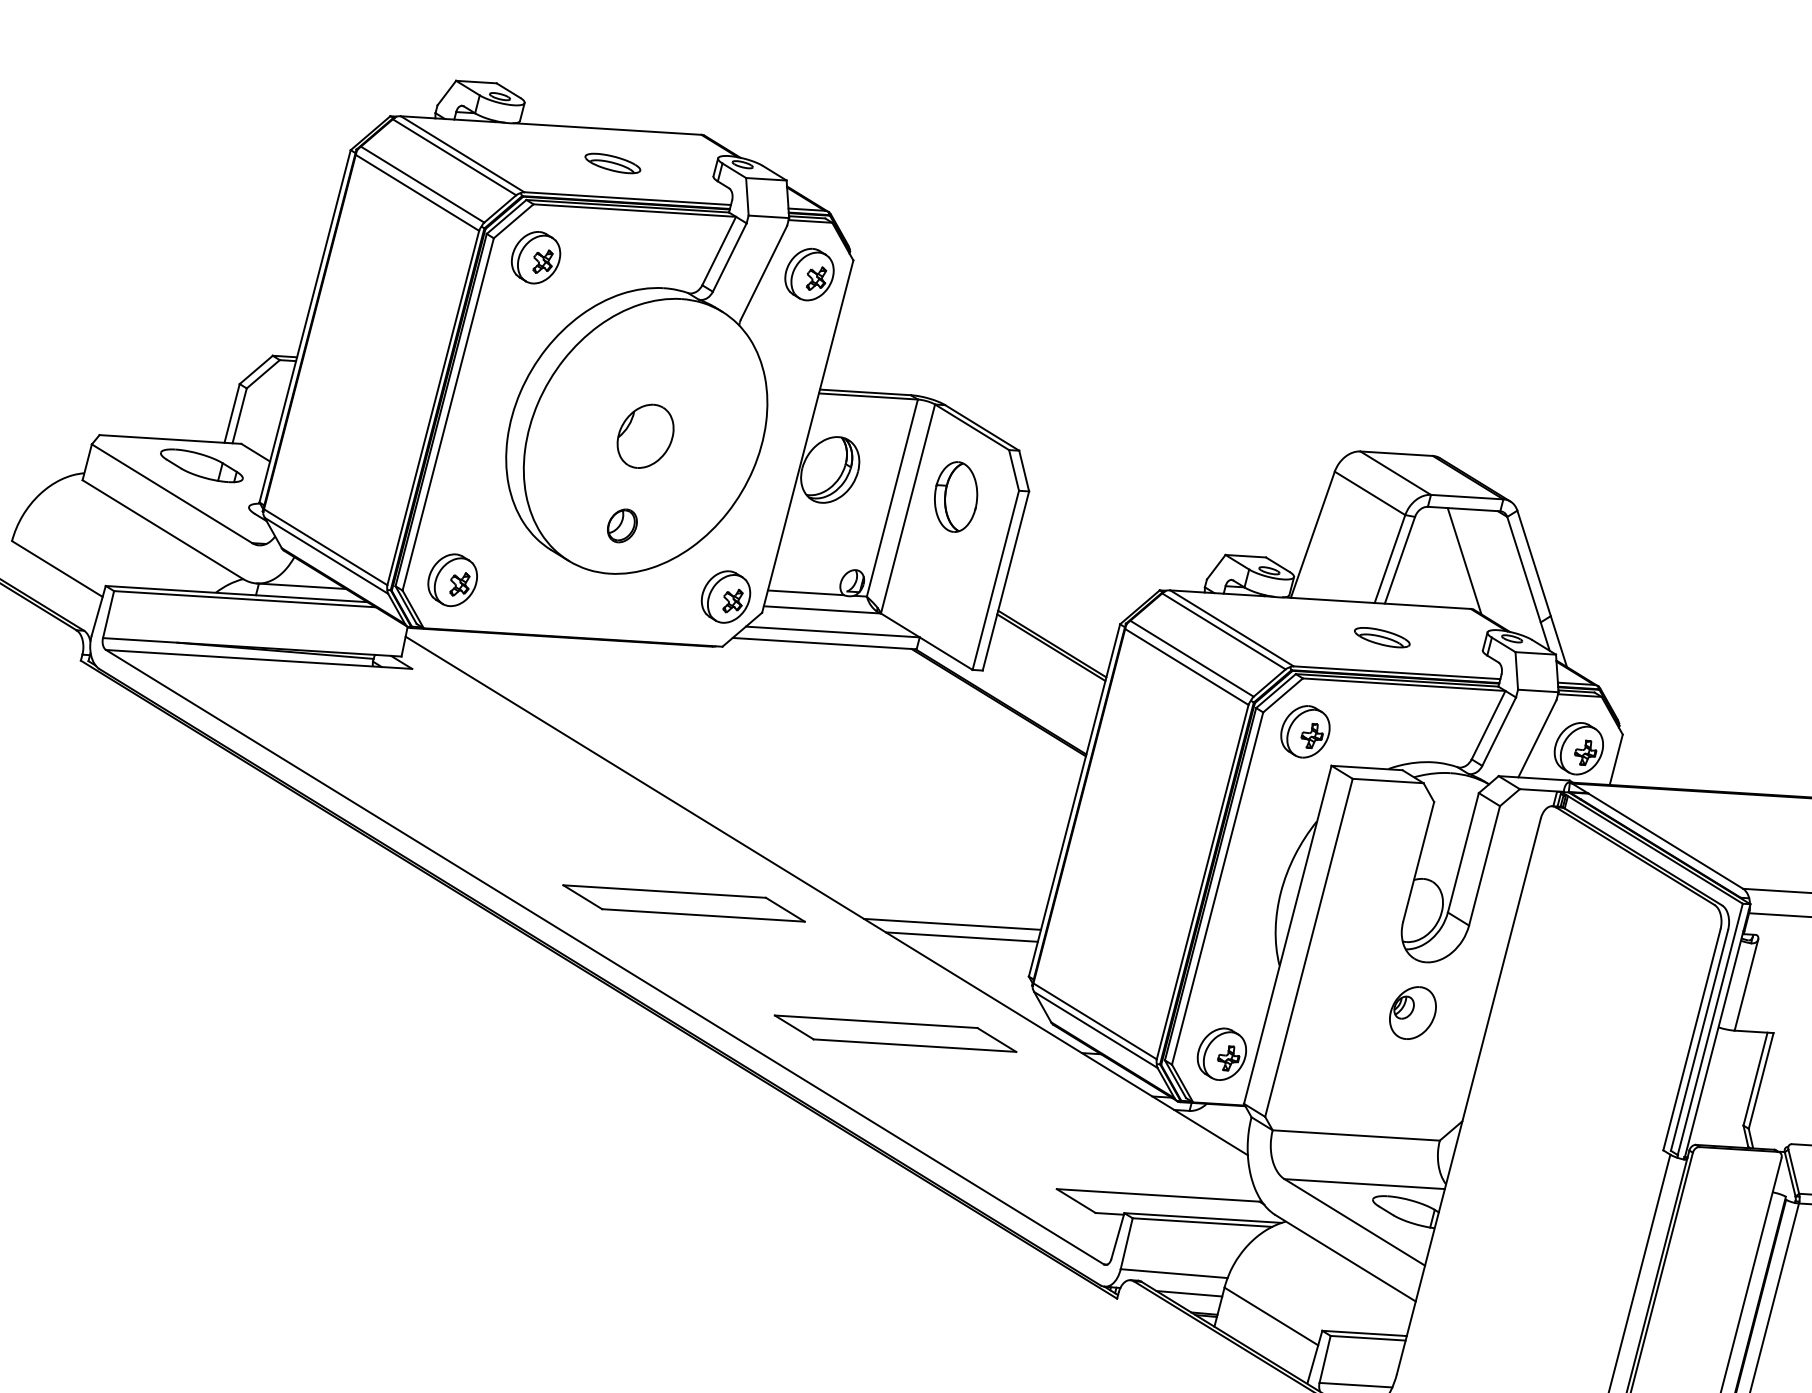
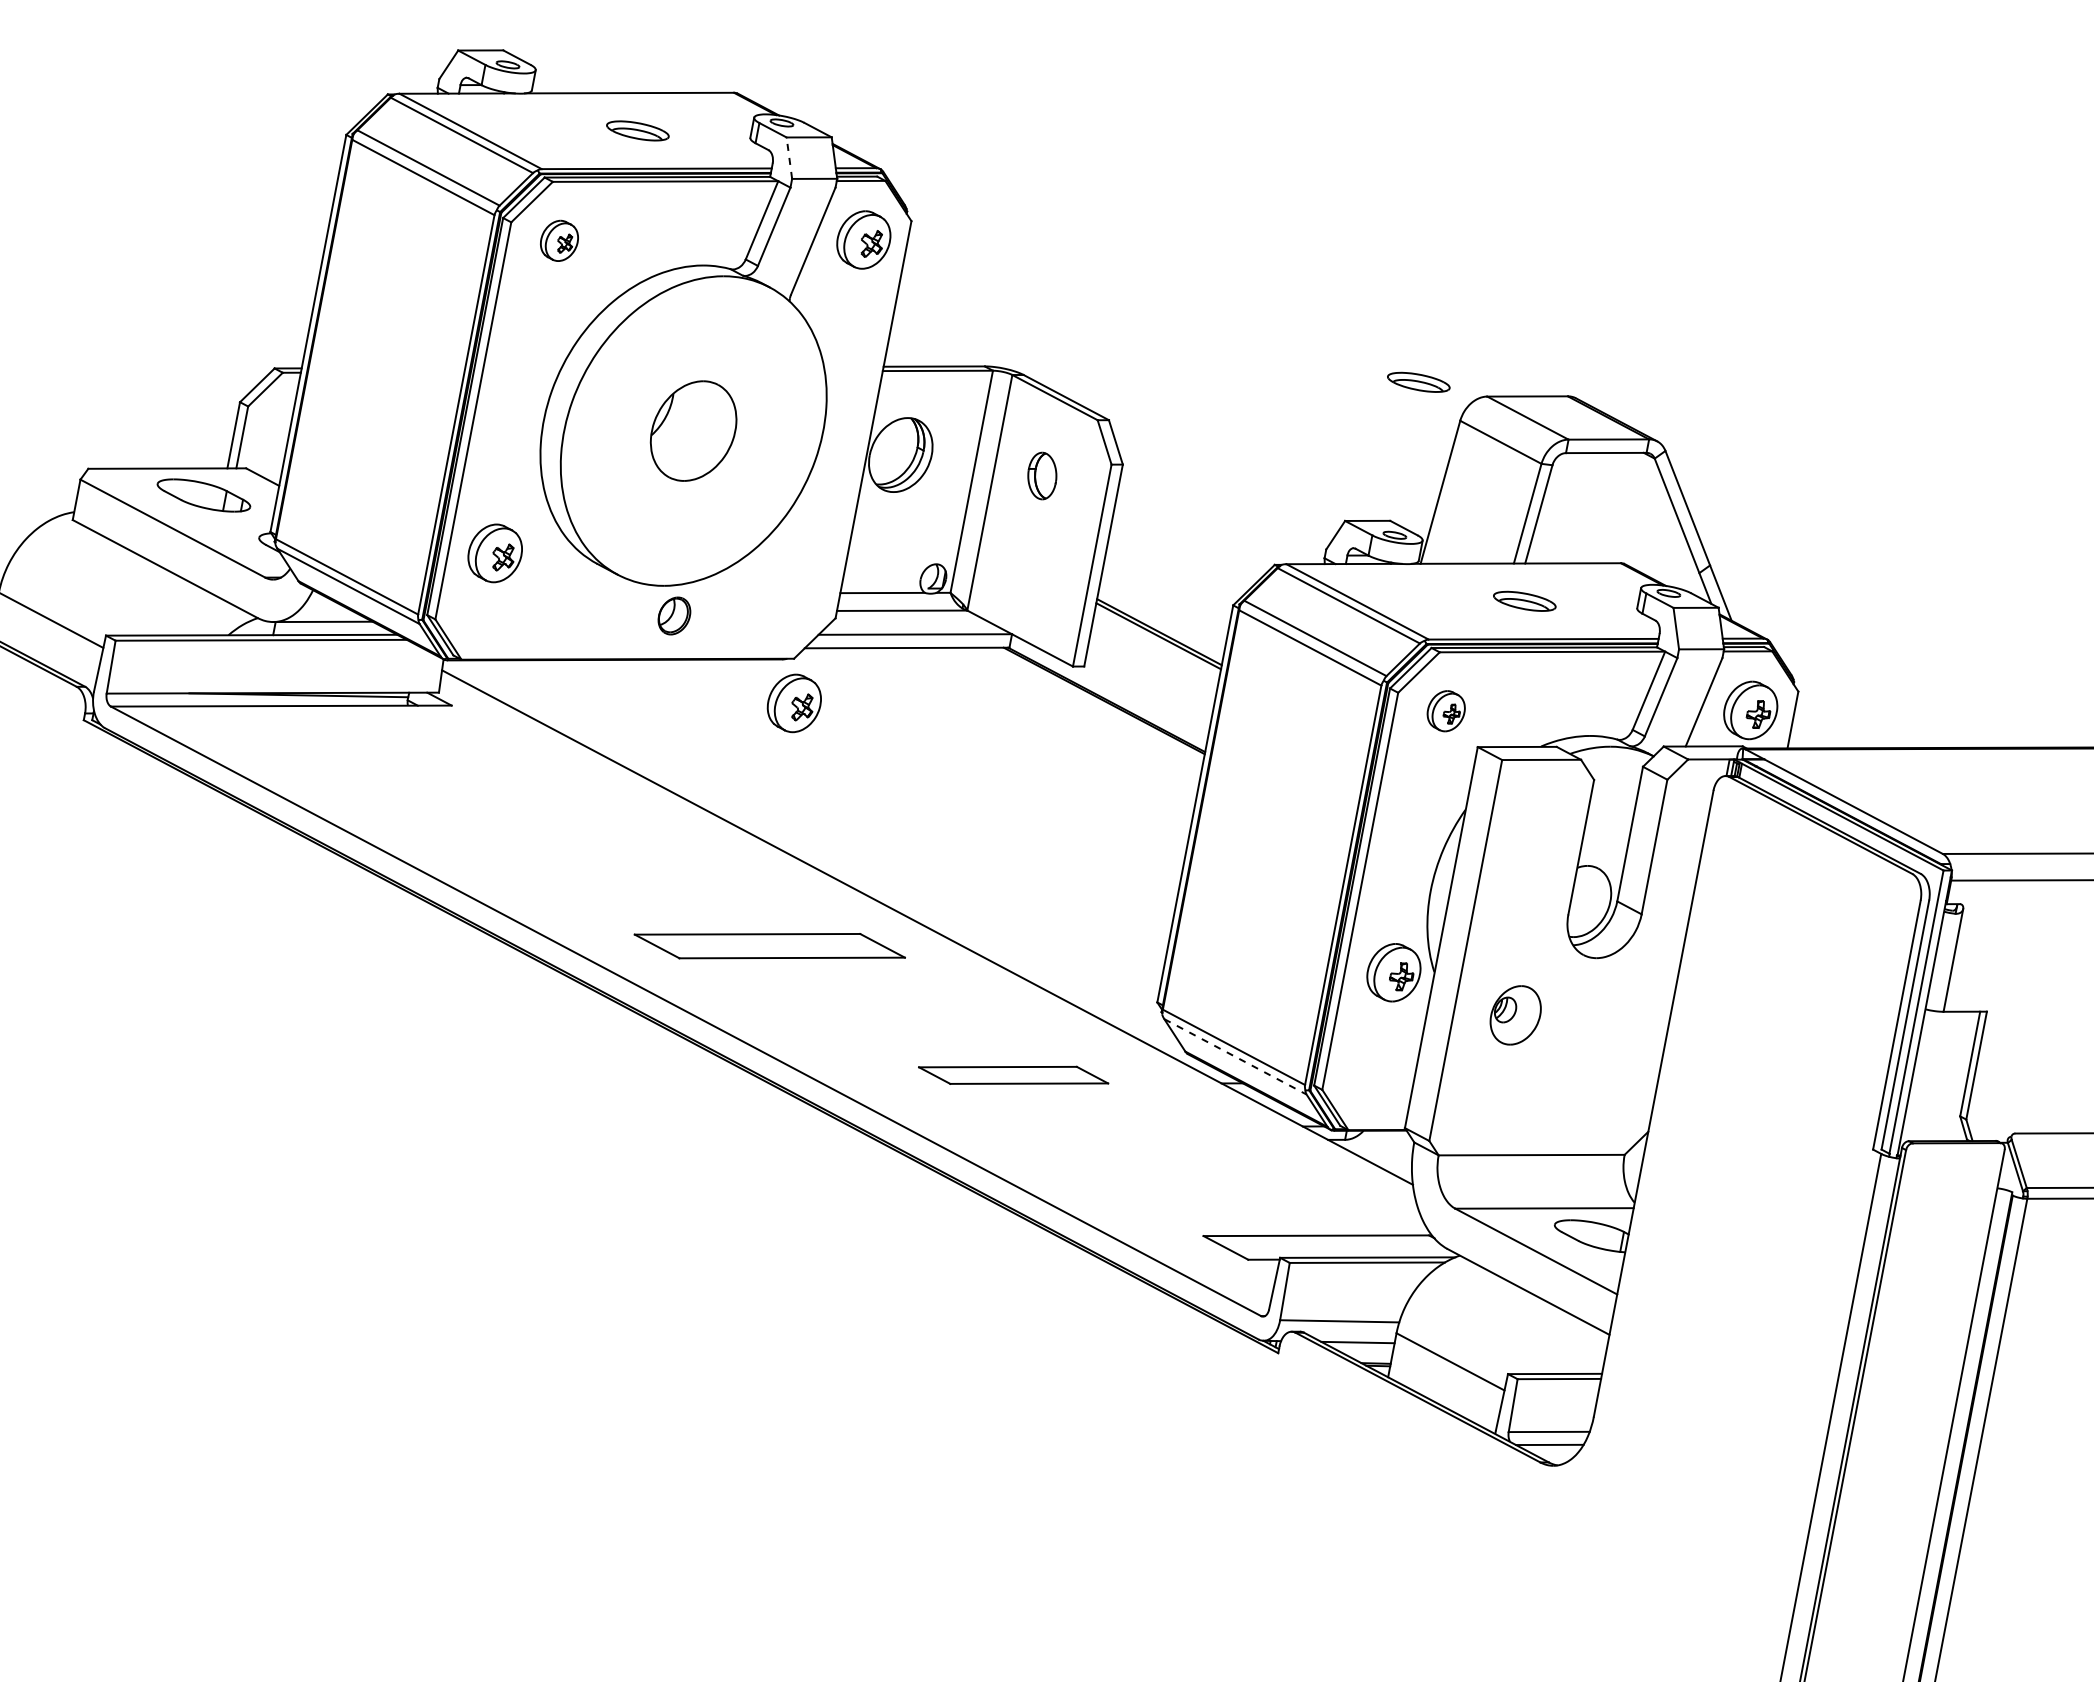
line: (747, 197) -> (789, 158), solid -> dashed
part: (536, 257) -> (559, 240), size x0.7
part: (1299, 433) -> (1418, 381), added
part: (645, 435) -> (693, 430), size x1.4
part: (956, 496) -> (1042, 475), size x0.6
part: (622, 525) -> (674, 615), moved
line: (1464, 560) -> (1610, 510), removed
part: (452, 580) -> (494, 553), moved
part: (725, 597) -> (793, 703), moved
part: (1304, 731) -> (1445, 710), size x0.7
line: (952, 923) -> (1068, 949), removed
line: (961, 937) -> (1079, 963), removed
part: (1412, 1013) -> (1515, 1015), moved
line: (1095, 1030) -> (1235, 1057), solid -> dashed
part: (895, 1033) -> (1013, 1075), size x0.7
part: (1221, 1054) -> (1393, 972), moved

